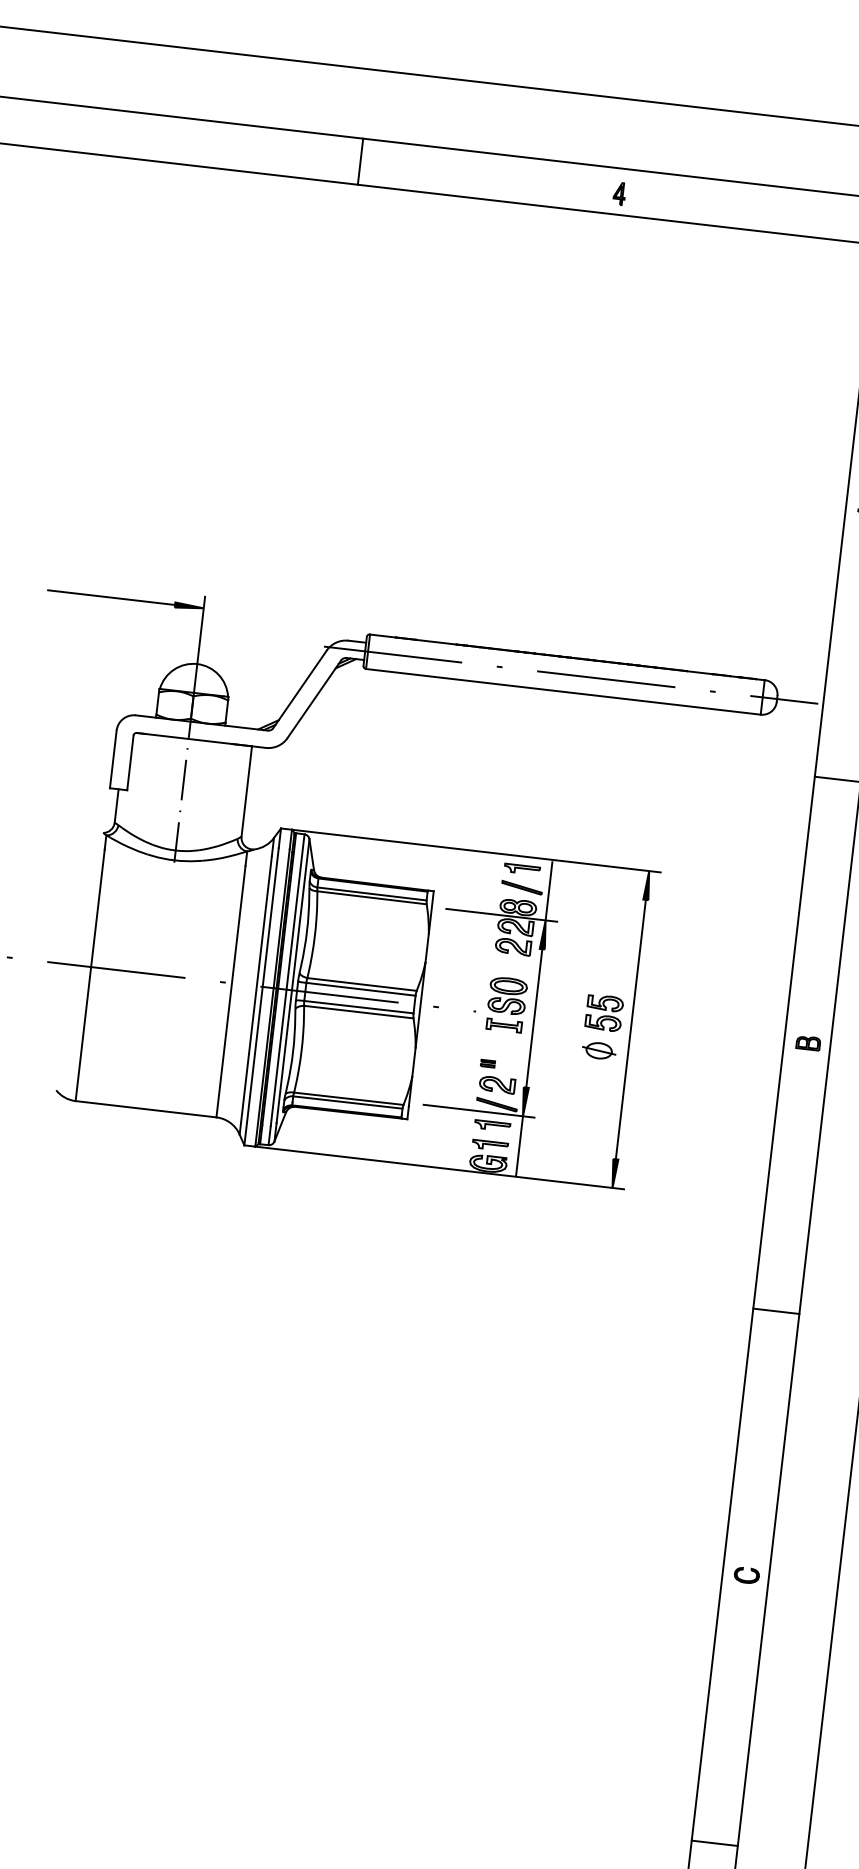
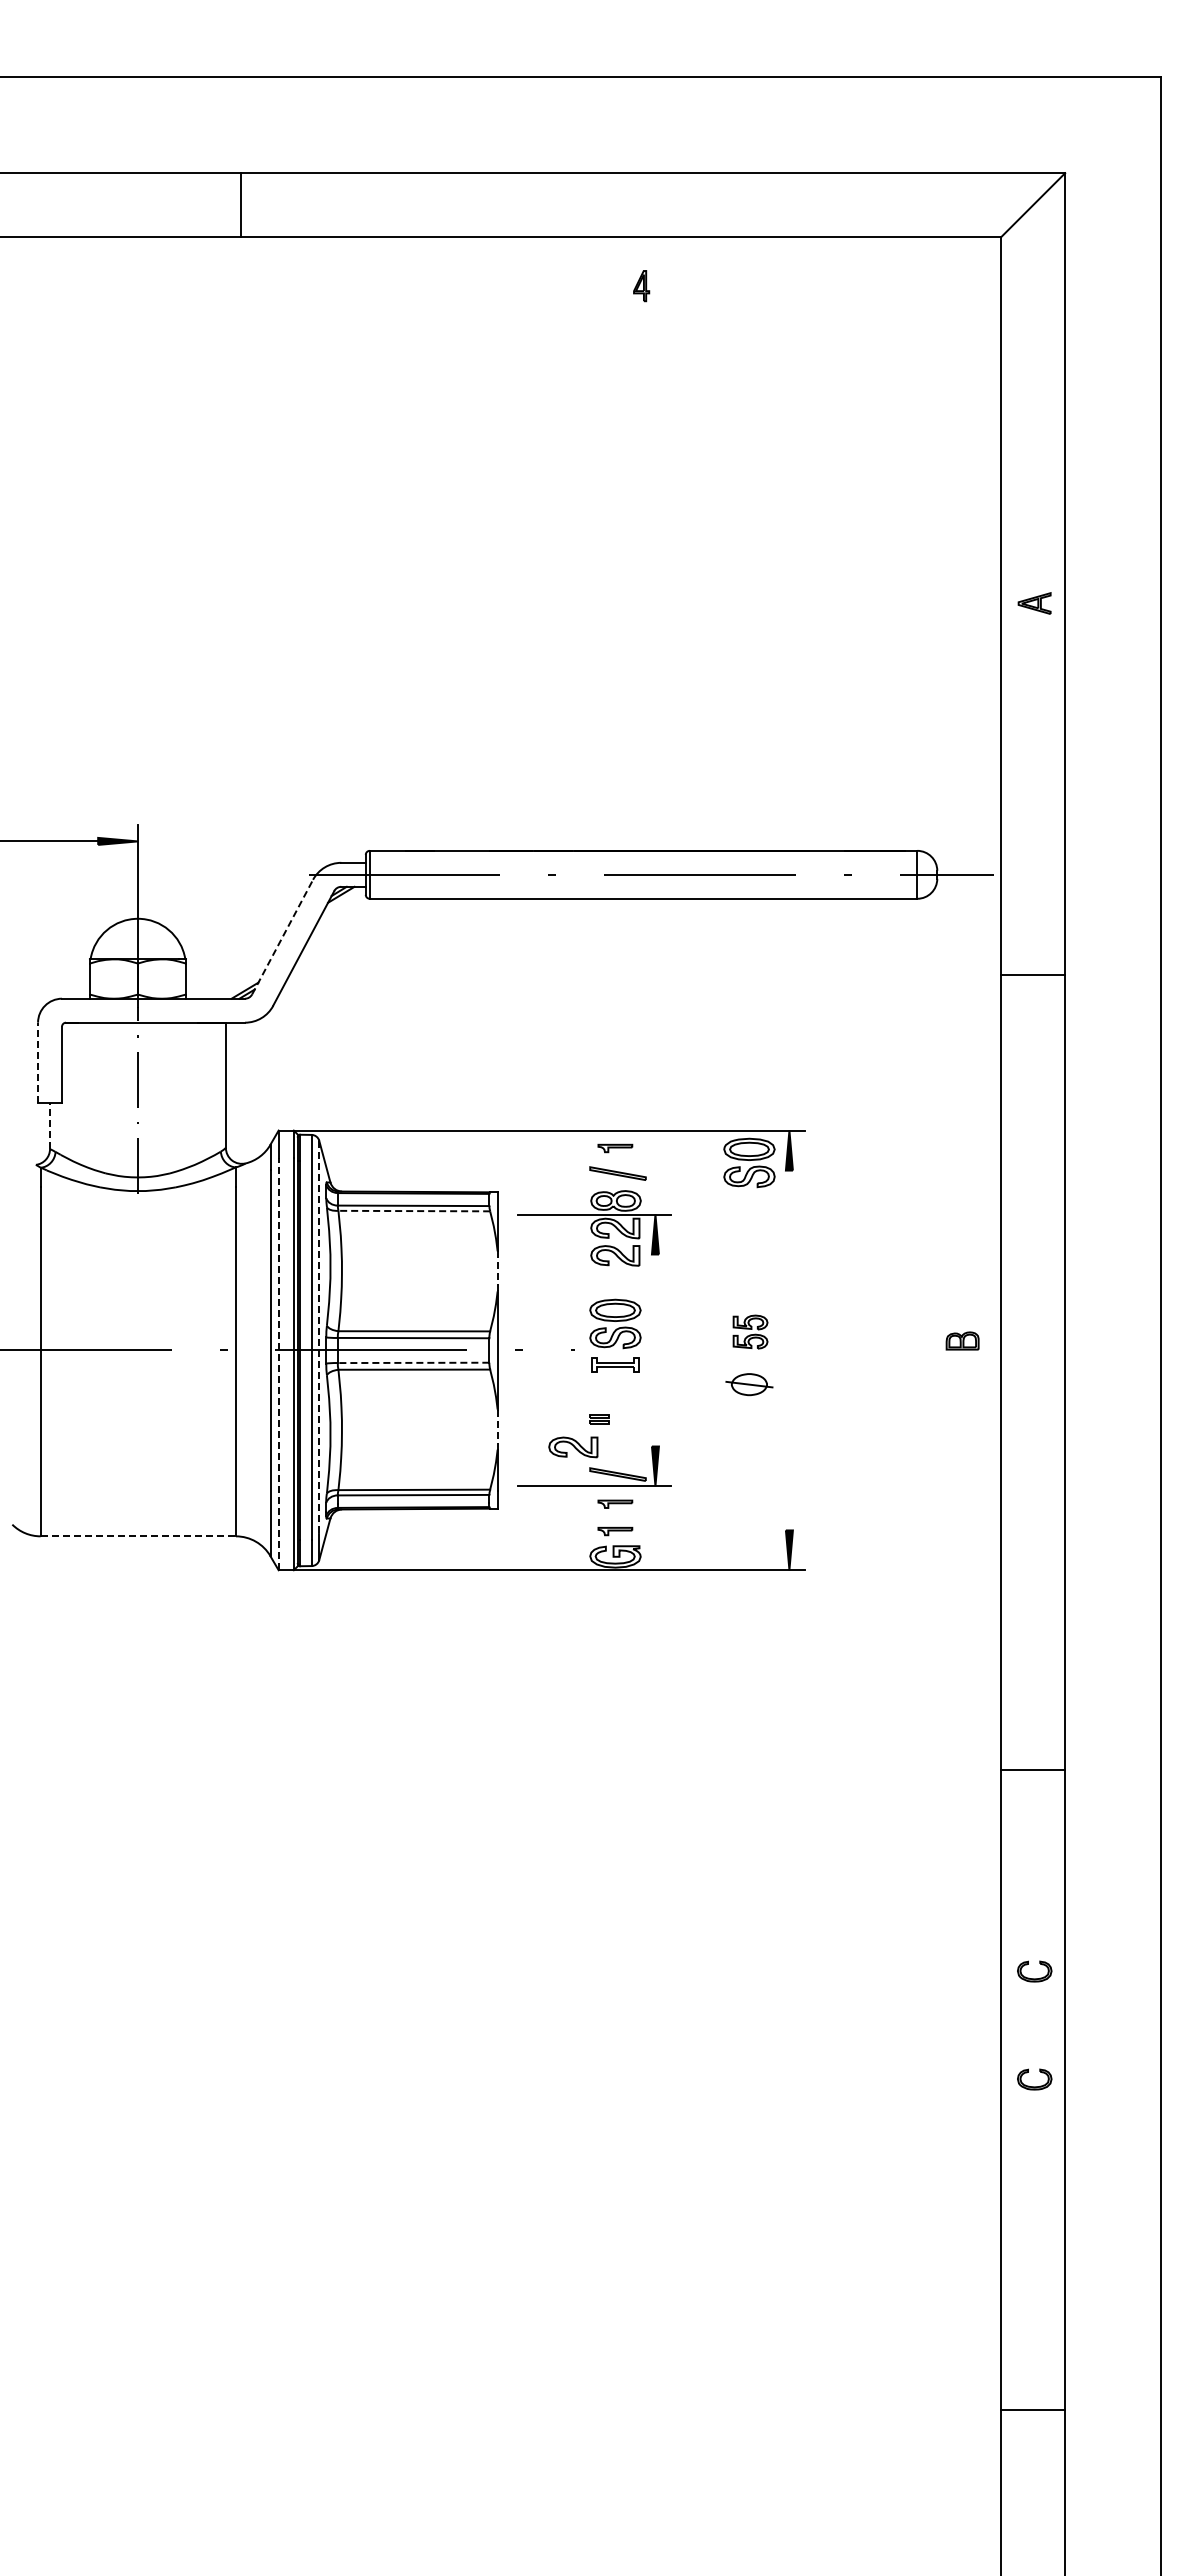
line: (360, 161) -> (240, 205), moved
part: (619, 194) -> (641, 286), moved
line: (299, 689) -> (282, 937), solid -> dashed
line: (113, 759) -> (38, 1062), solid -> dashed
line: (117, 805) -> (50, 1125), solid -> dashed
part: (522, 869) -> (615, 1148), size x0.7
line: (549, 890) -> (655, 1173), removed
part: (617, 890) -> (749, 1162), added
line: (372, 898) -> (414, 1211), solid -> dashed
line: (427, 947) -> (497, 1270), solid -> dashed
line: (293, 981) -> (319, 1337), solid -> dashed
line: (261, 996) -> (278, 1363), solid -> dashed
line: (358, 1006) -> (413, 1362), solid -> dashed
part: (604, 1012) -> (750, 1331), size x0.7
line: (534, 1018) -> (655, 1350), removed
line: (630, 1029) -> (789, 1350), removed
part: (808, 1042) -> (962, 1340), moved
line: (413, 1062) -> (497, 1430), solid -> dashed
part: (497, 1084) -> (573, 1447), moved
line: (146, 1109) -> (138, 1536), solid -> dashed
part: (492, 1126) -> (615, 1504), size x0.7
part: (490, 1145) -> (615, 1531), size x0.7
line: (519, 1145) -> (655, 1527), removed
line: (776, 1311) -> (1033, 1770), moved
part: (755, 1502) -> (1034, 1978), added
line: (714, 1843) -> (1033, 2410), moved

